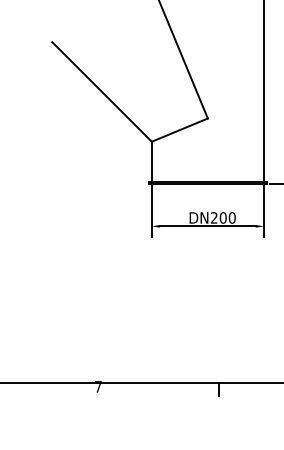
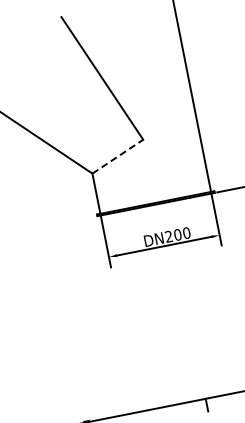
line: (180, 129) -> (118, 155), solid -> dashed

